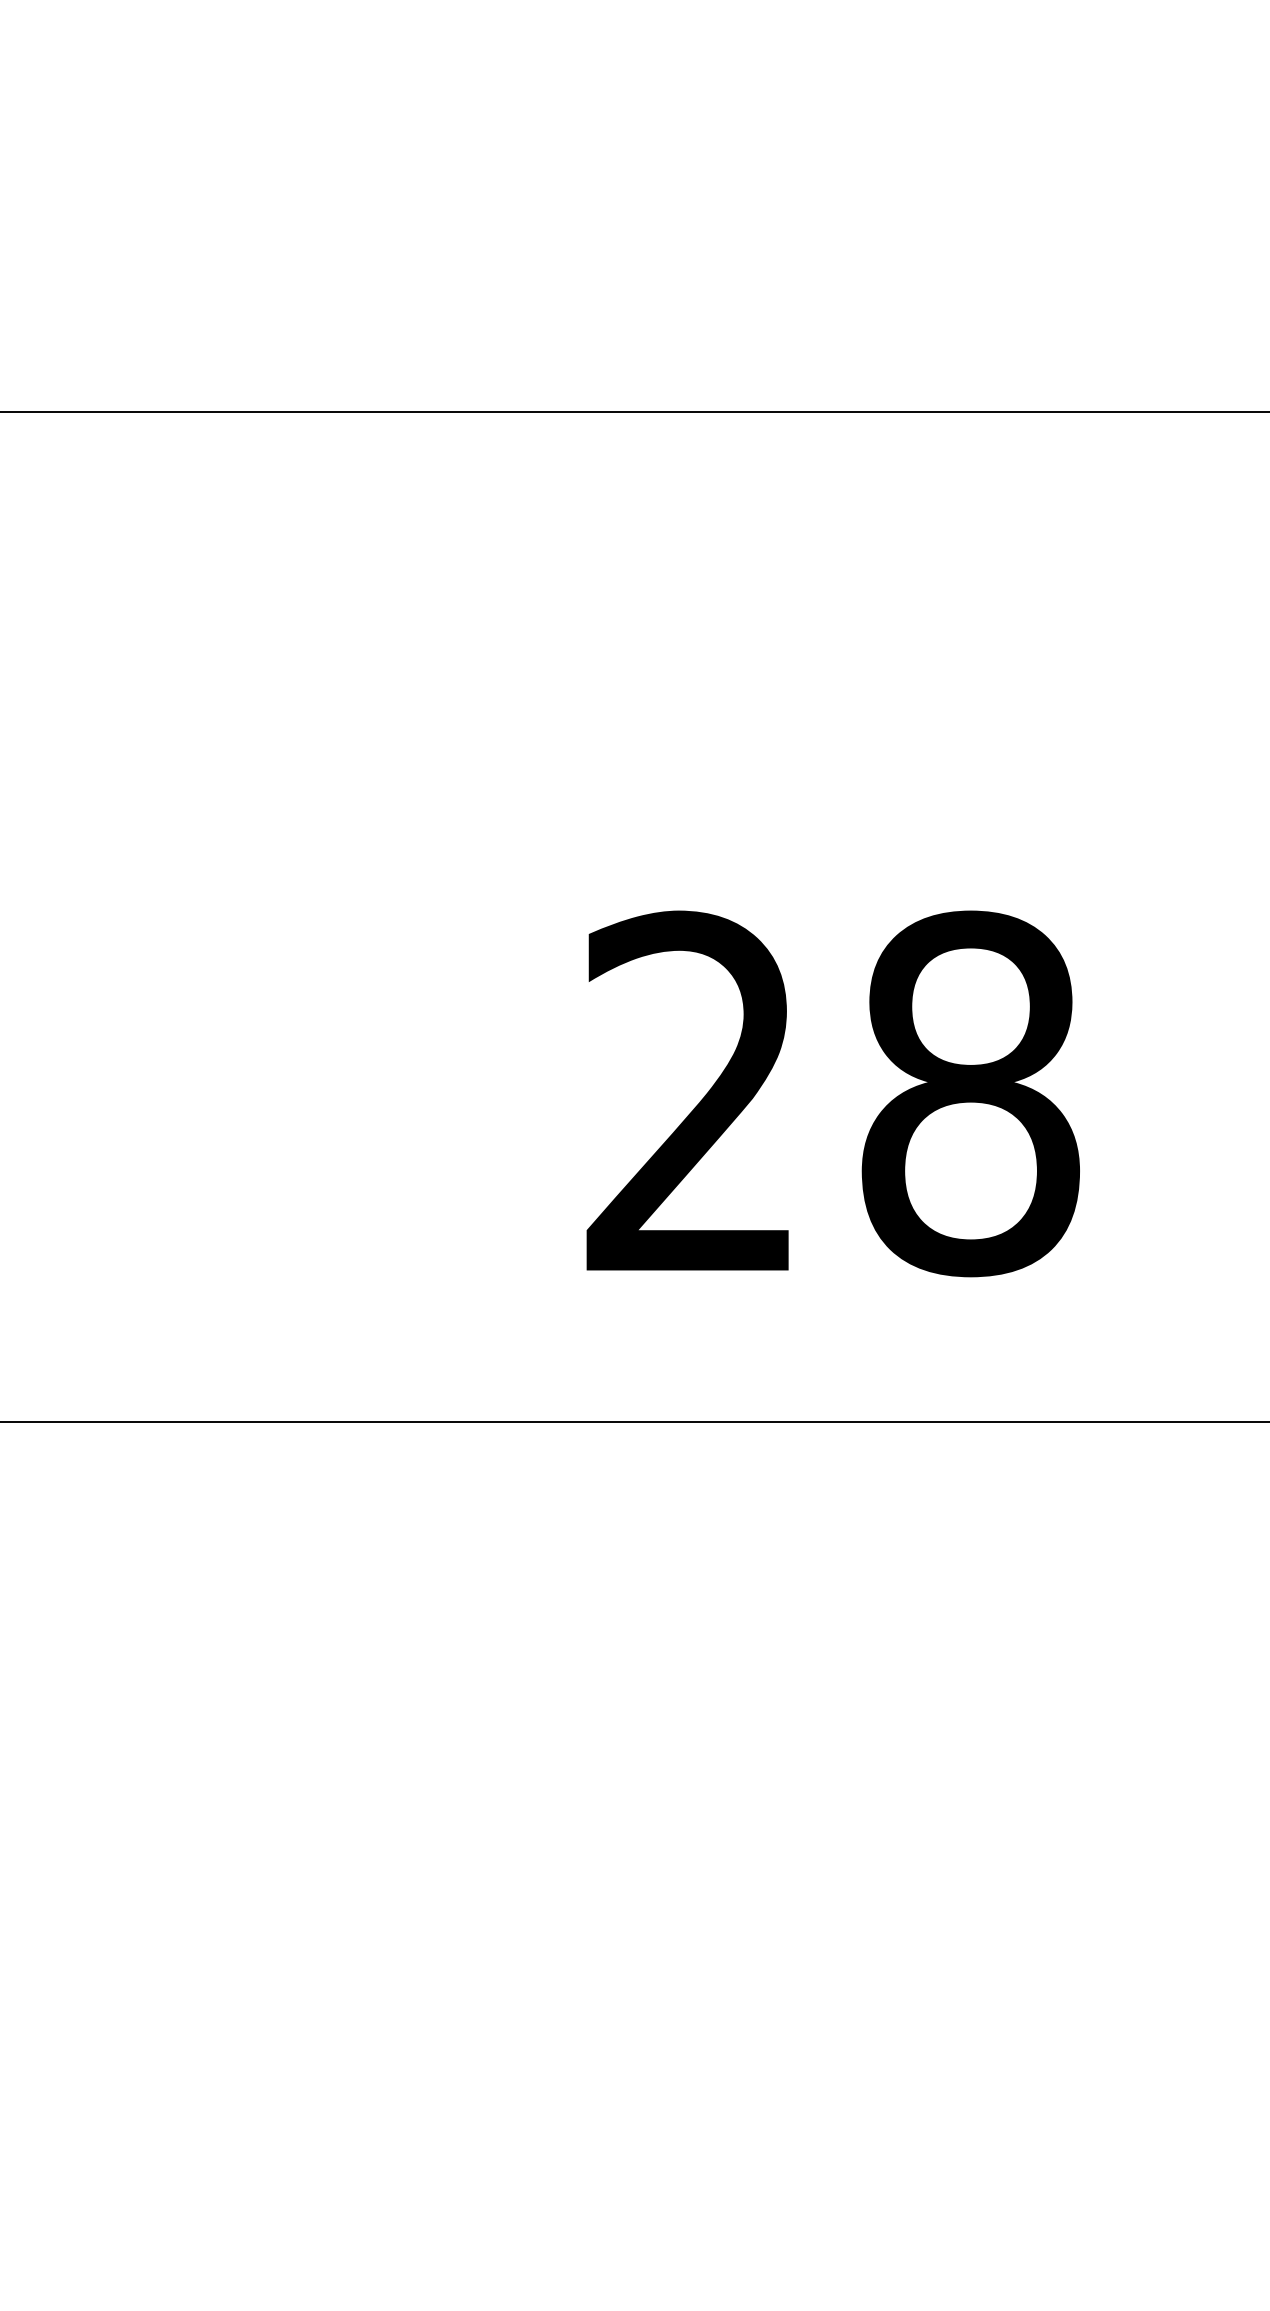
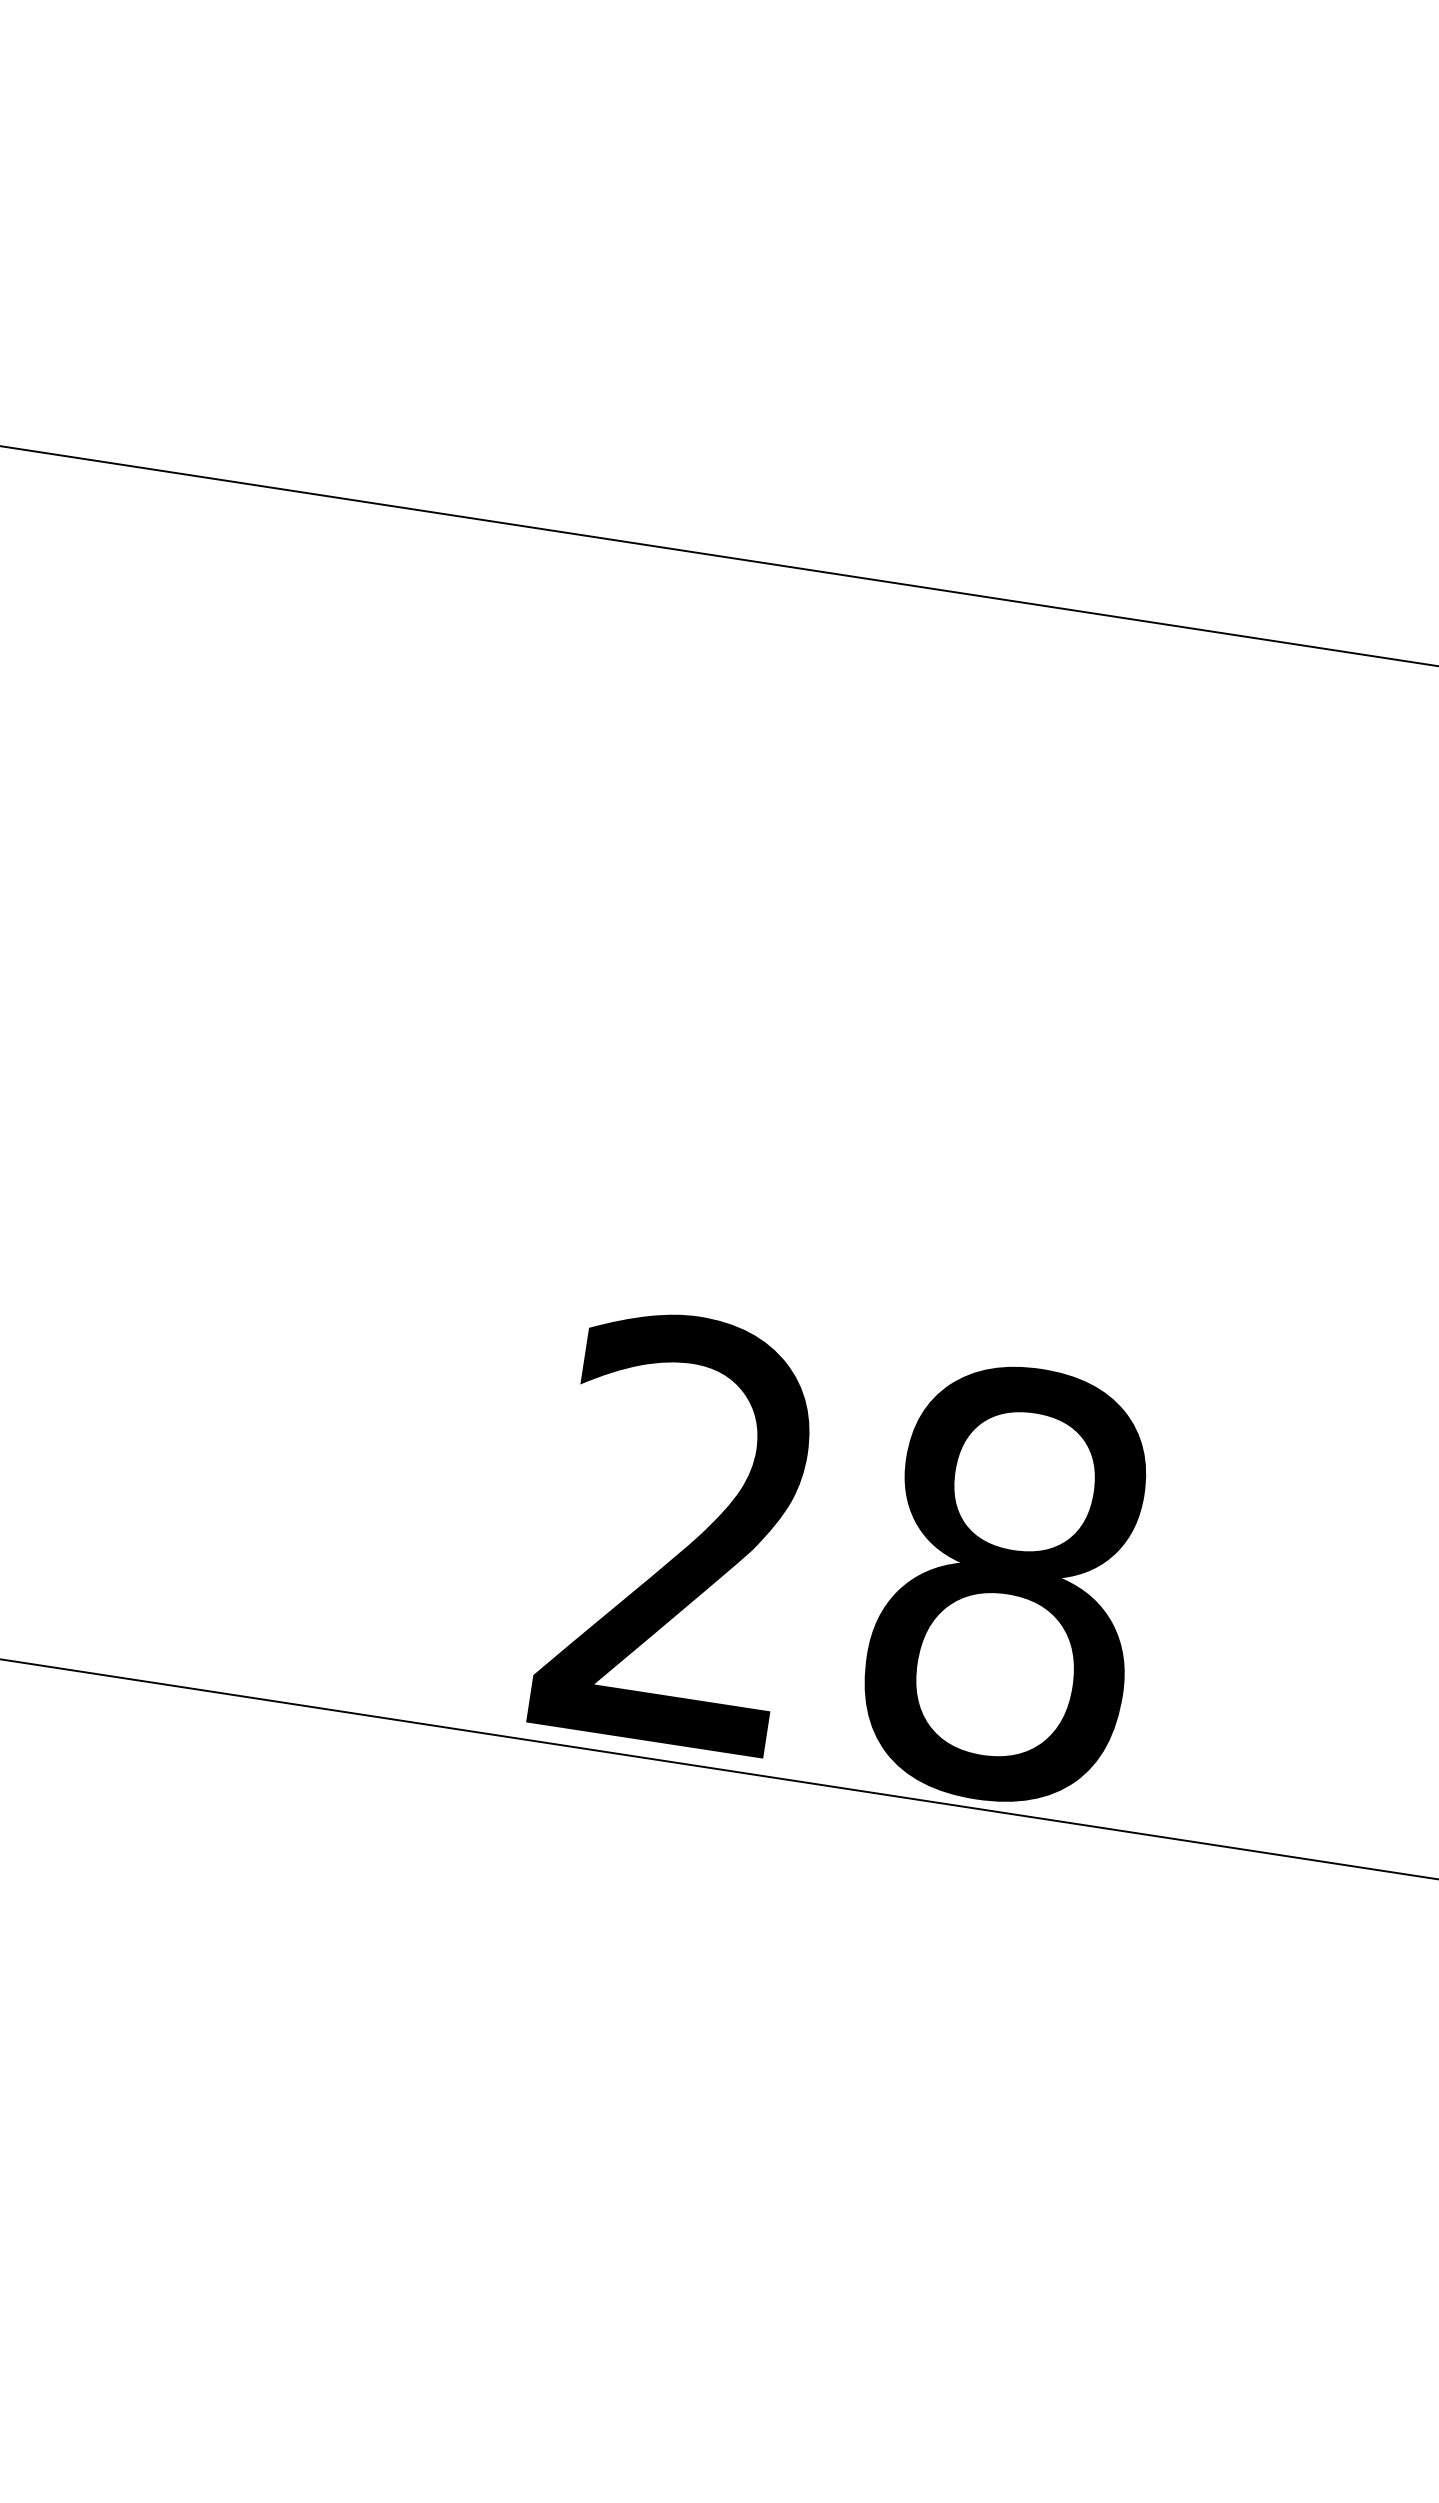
text: (832, 1093) -> (846, 1558), moved

